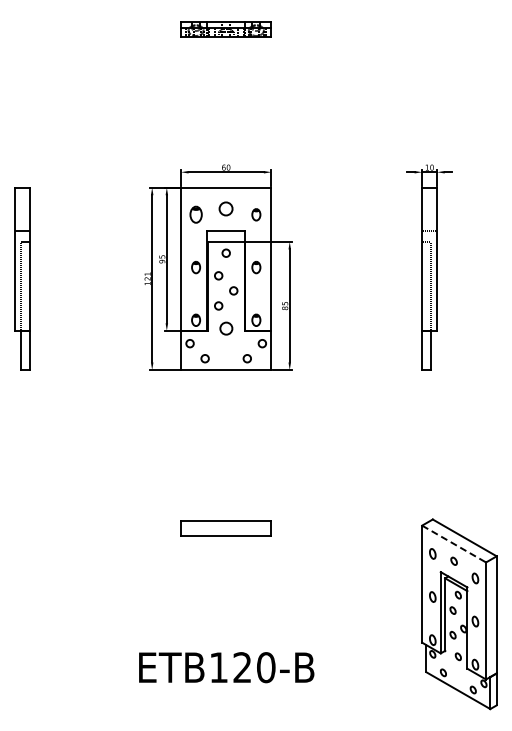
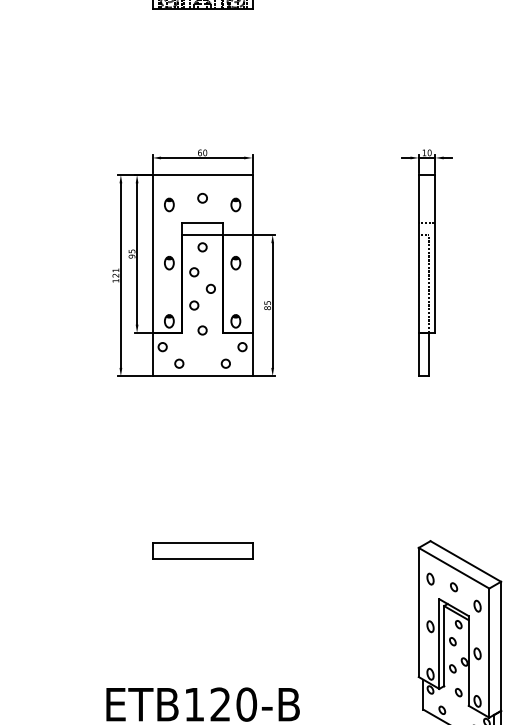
circle: (226, 208) -> (202, 197), size x0.62
part: (195, 214) -> (168, 204), size x0.71
circle: (225, 328) -> (201, 330), size x0.62
line: (454, 544) -> (454, 568), dashed -> solid

